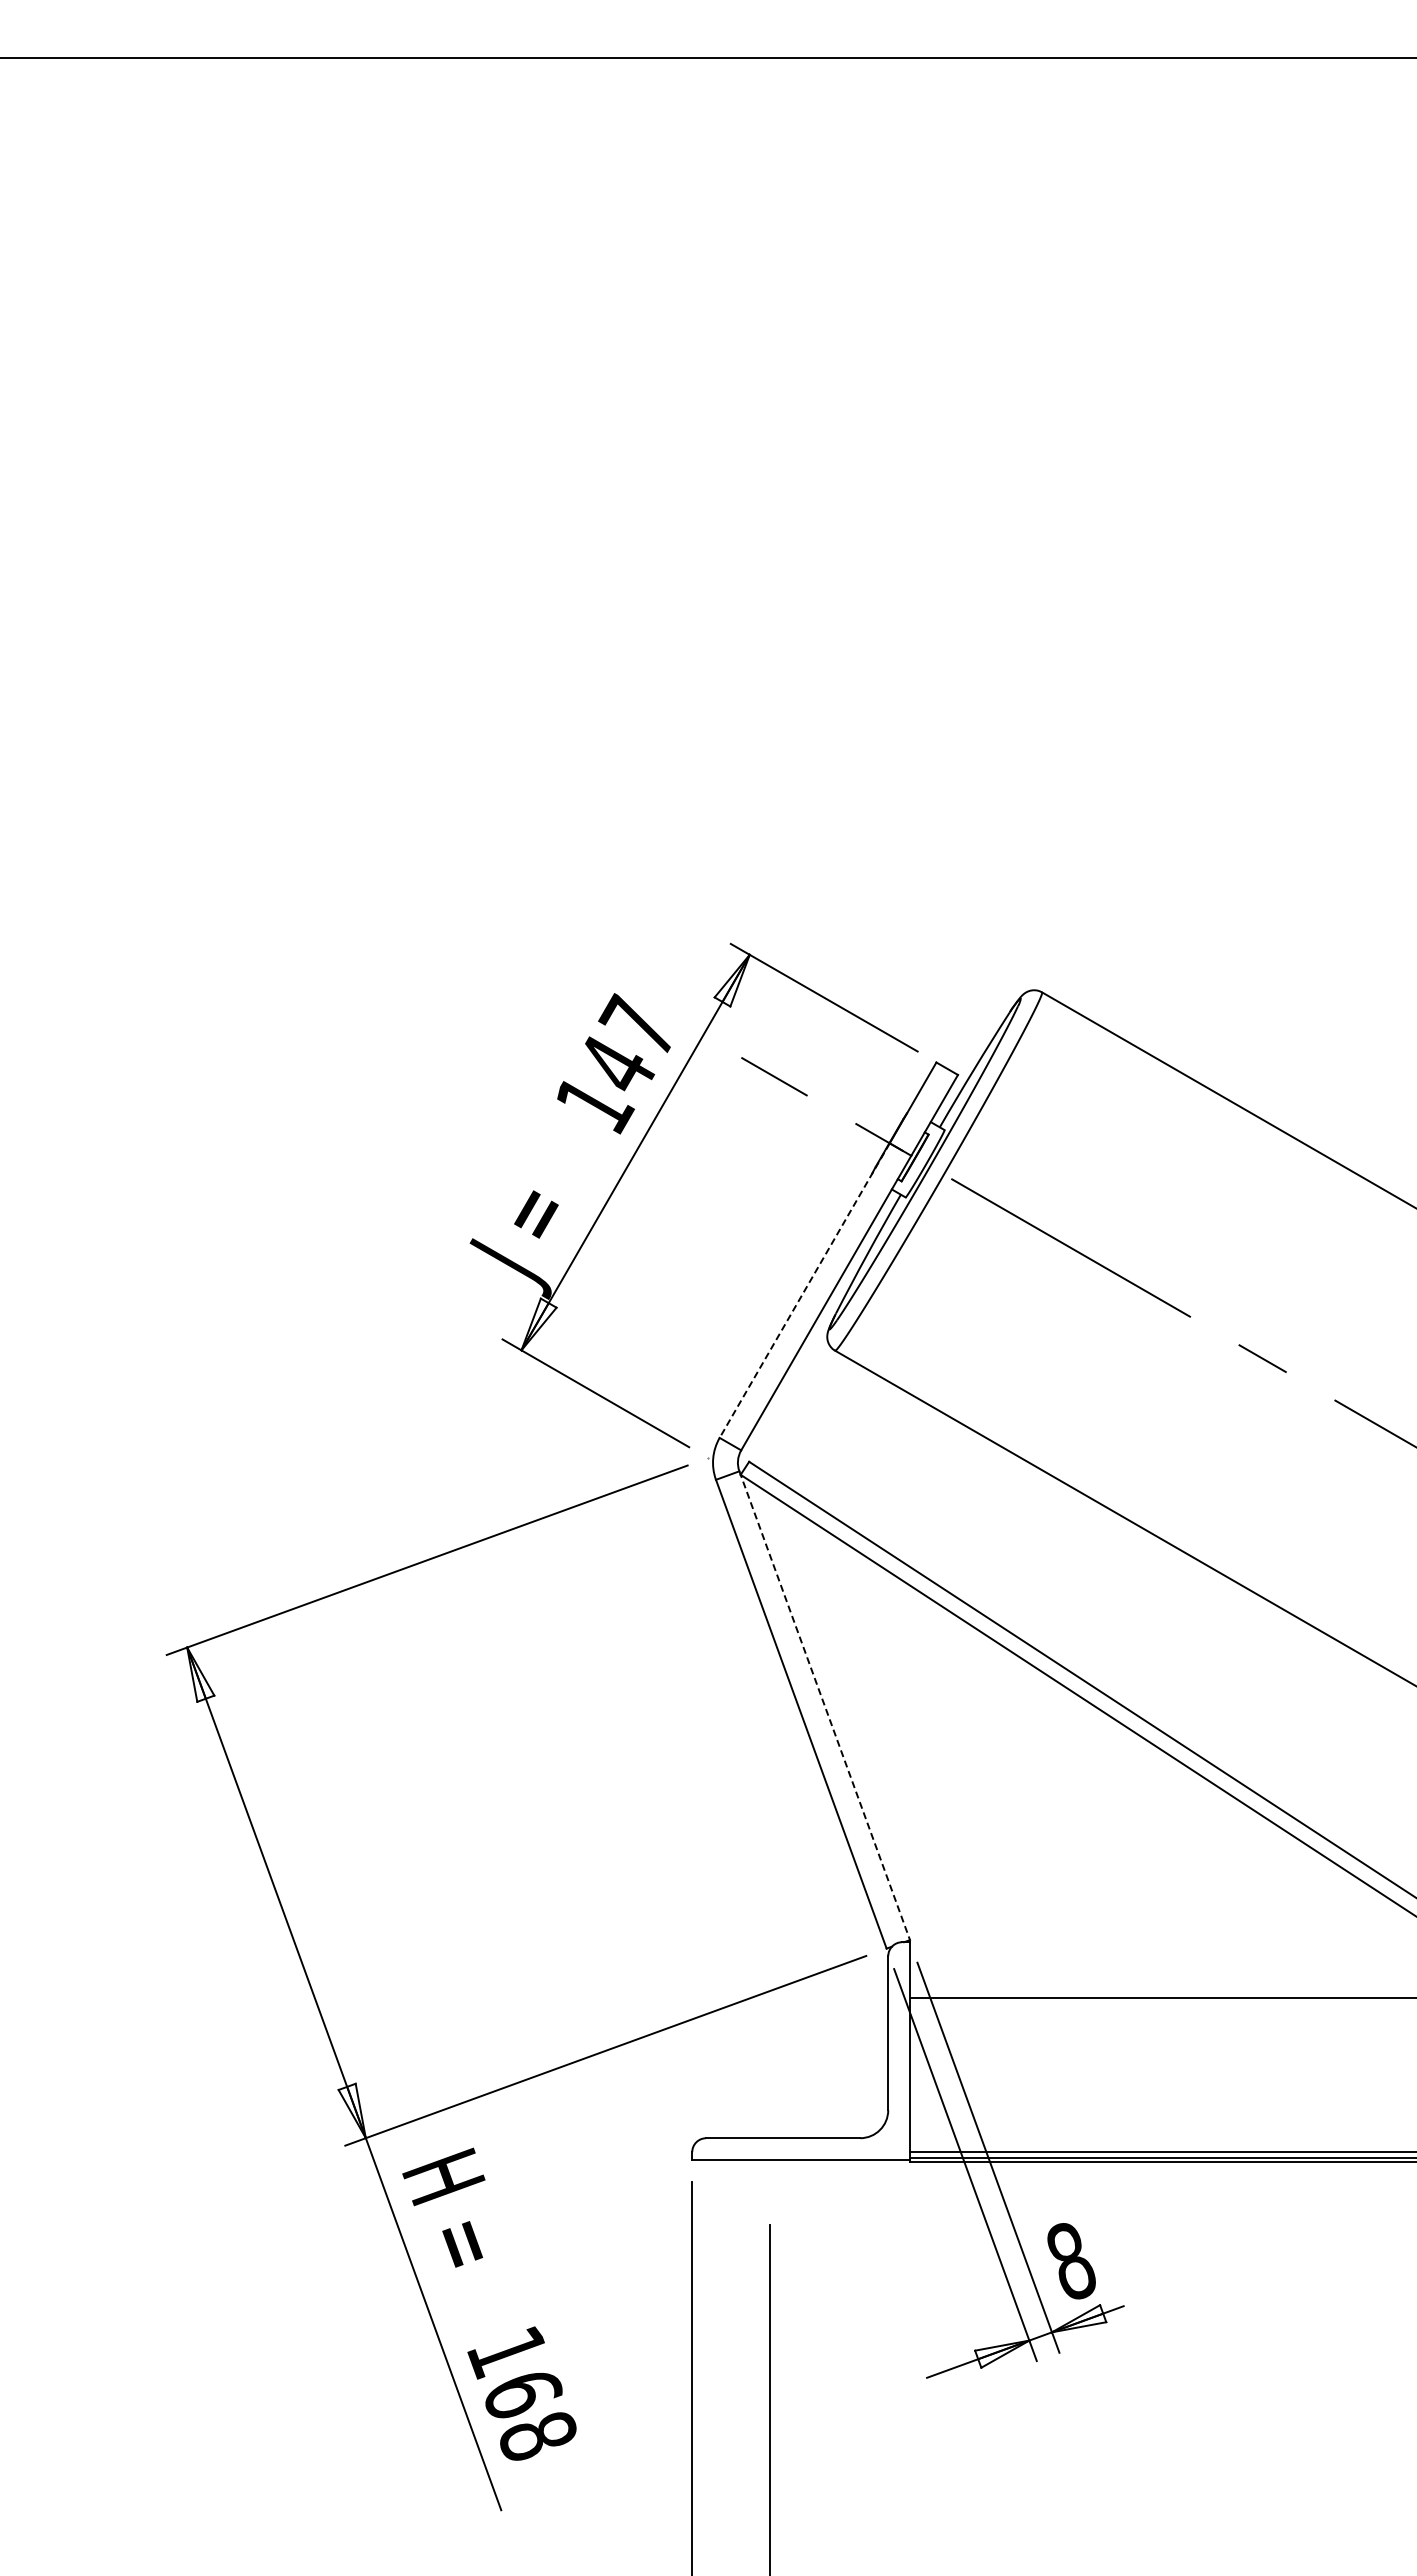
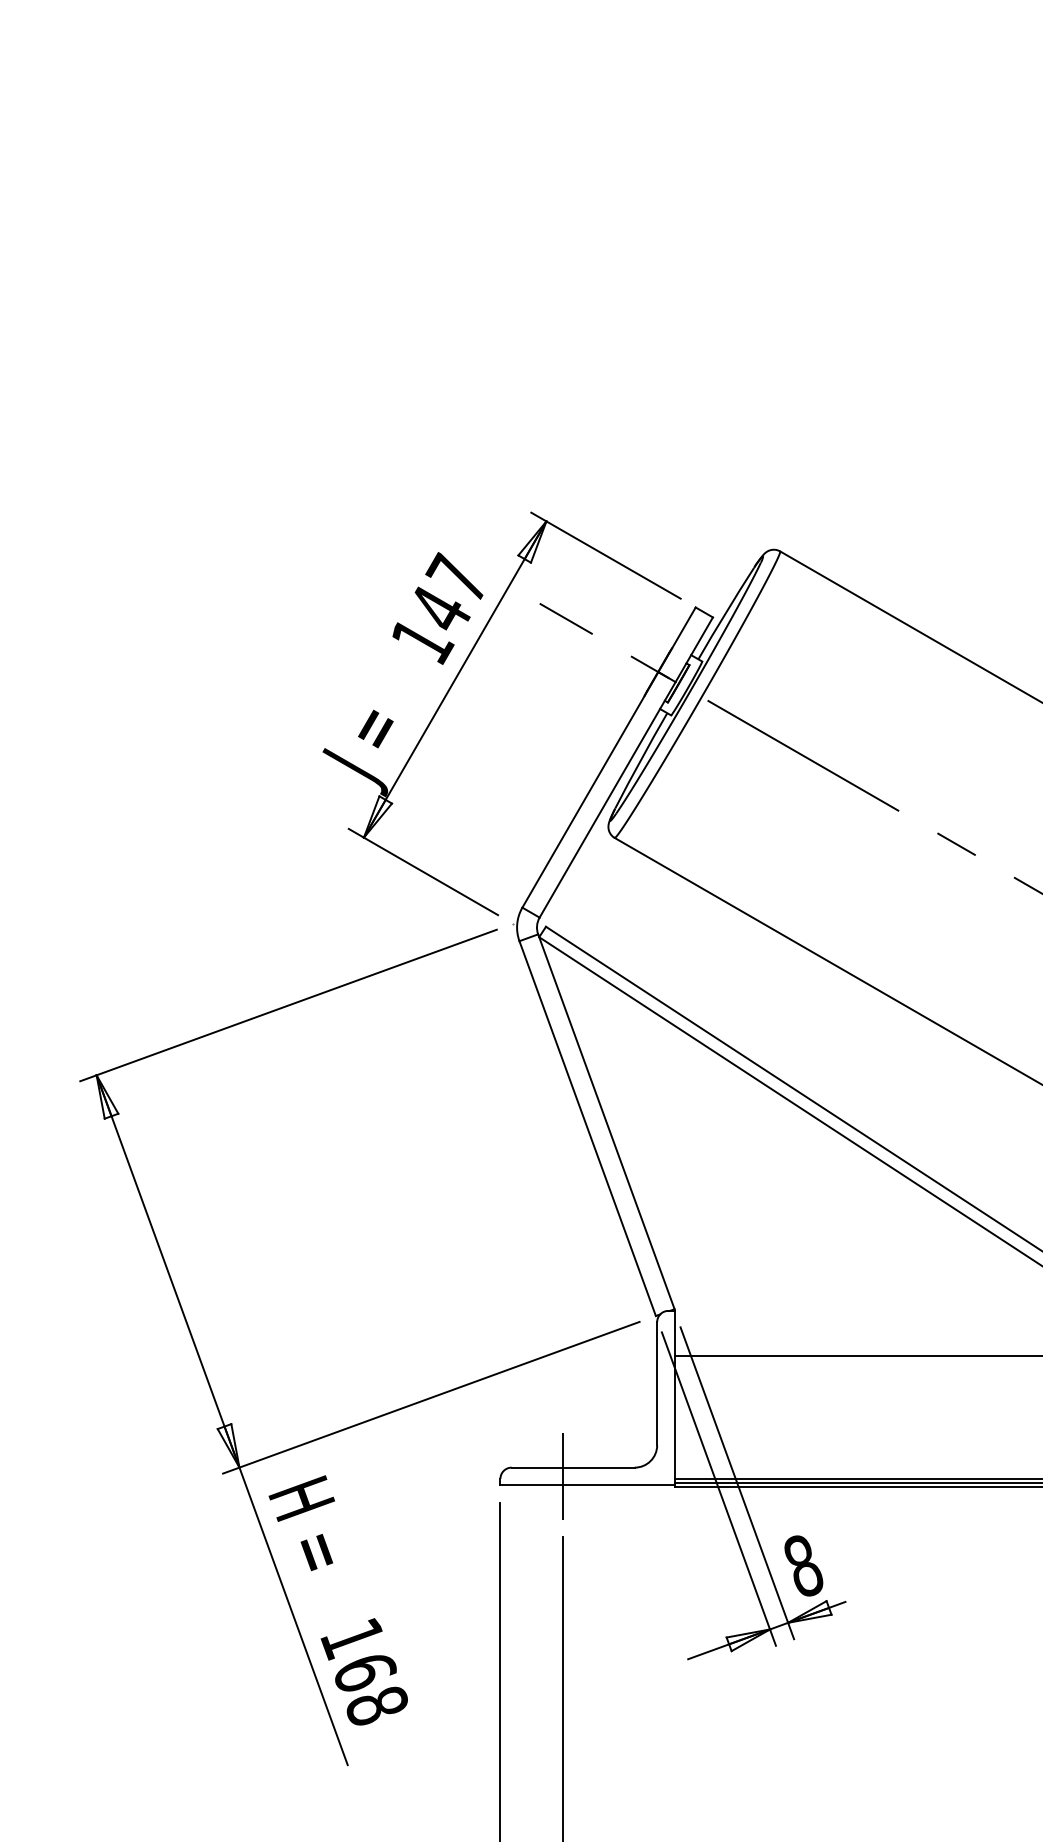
line: (804, 1291) -> (590, 790), dashed -> solid
line: (824, 1706) -> (606, 1122), dashed -> solid
line: (770, 2148) -> (563, 1475), added

